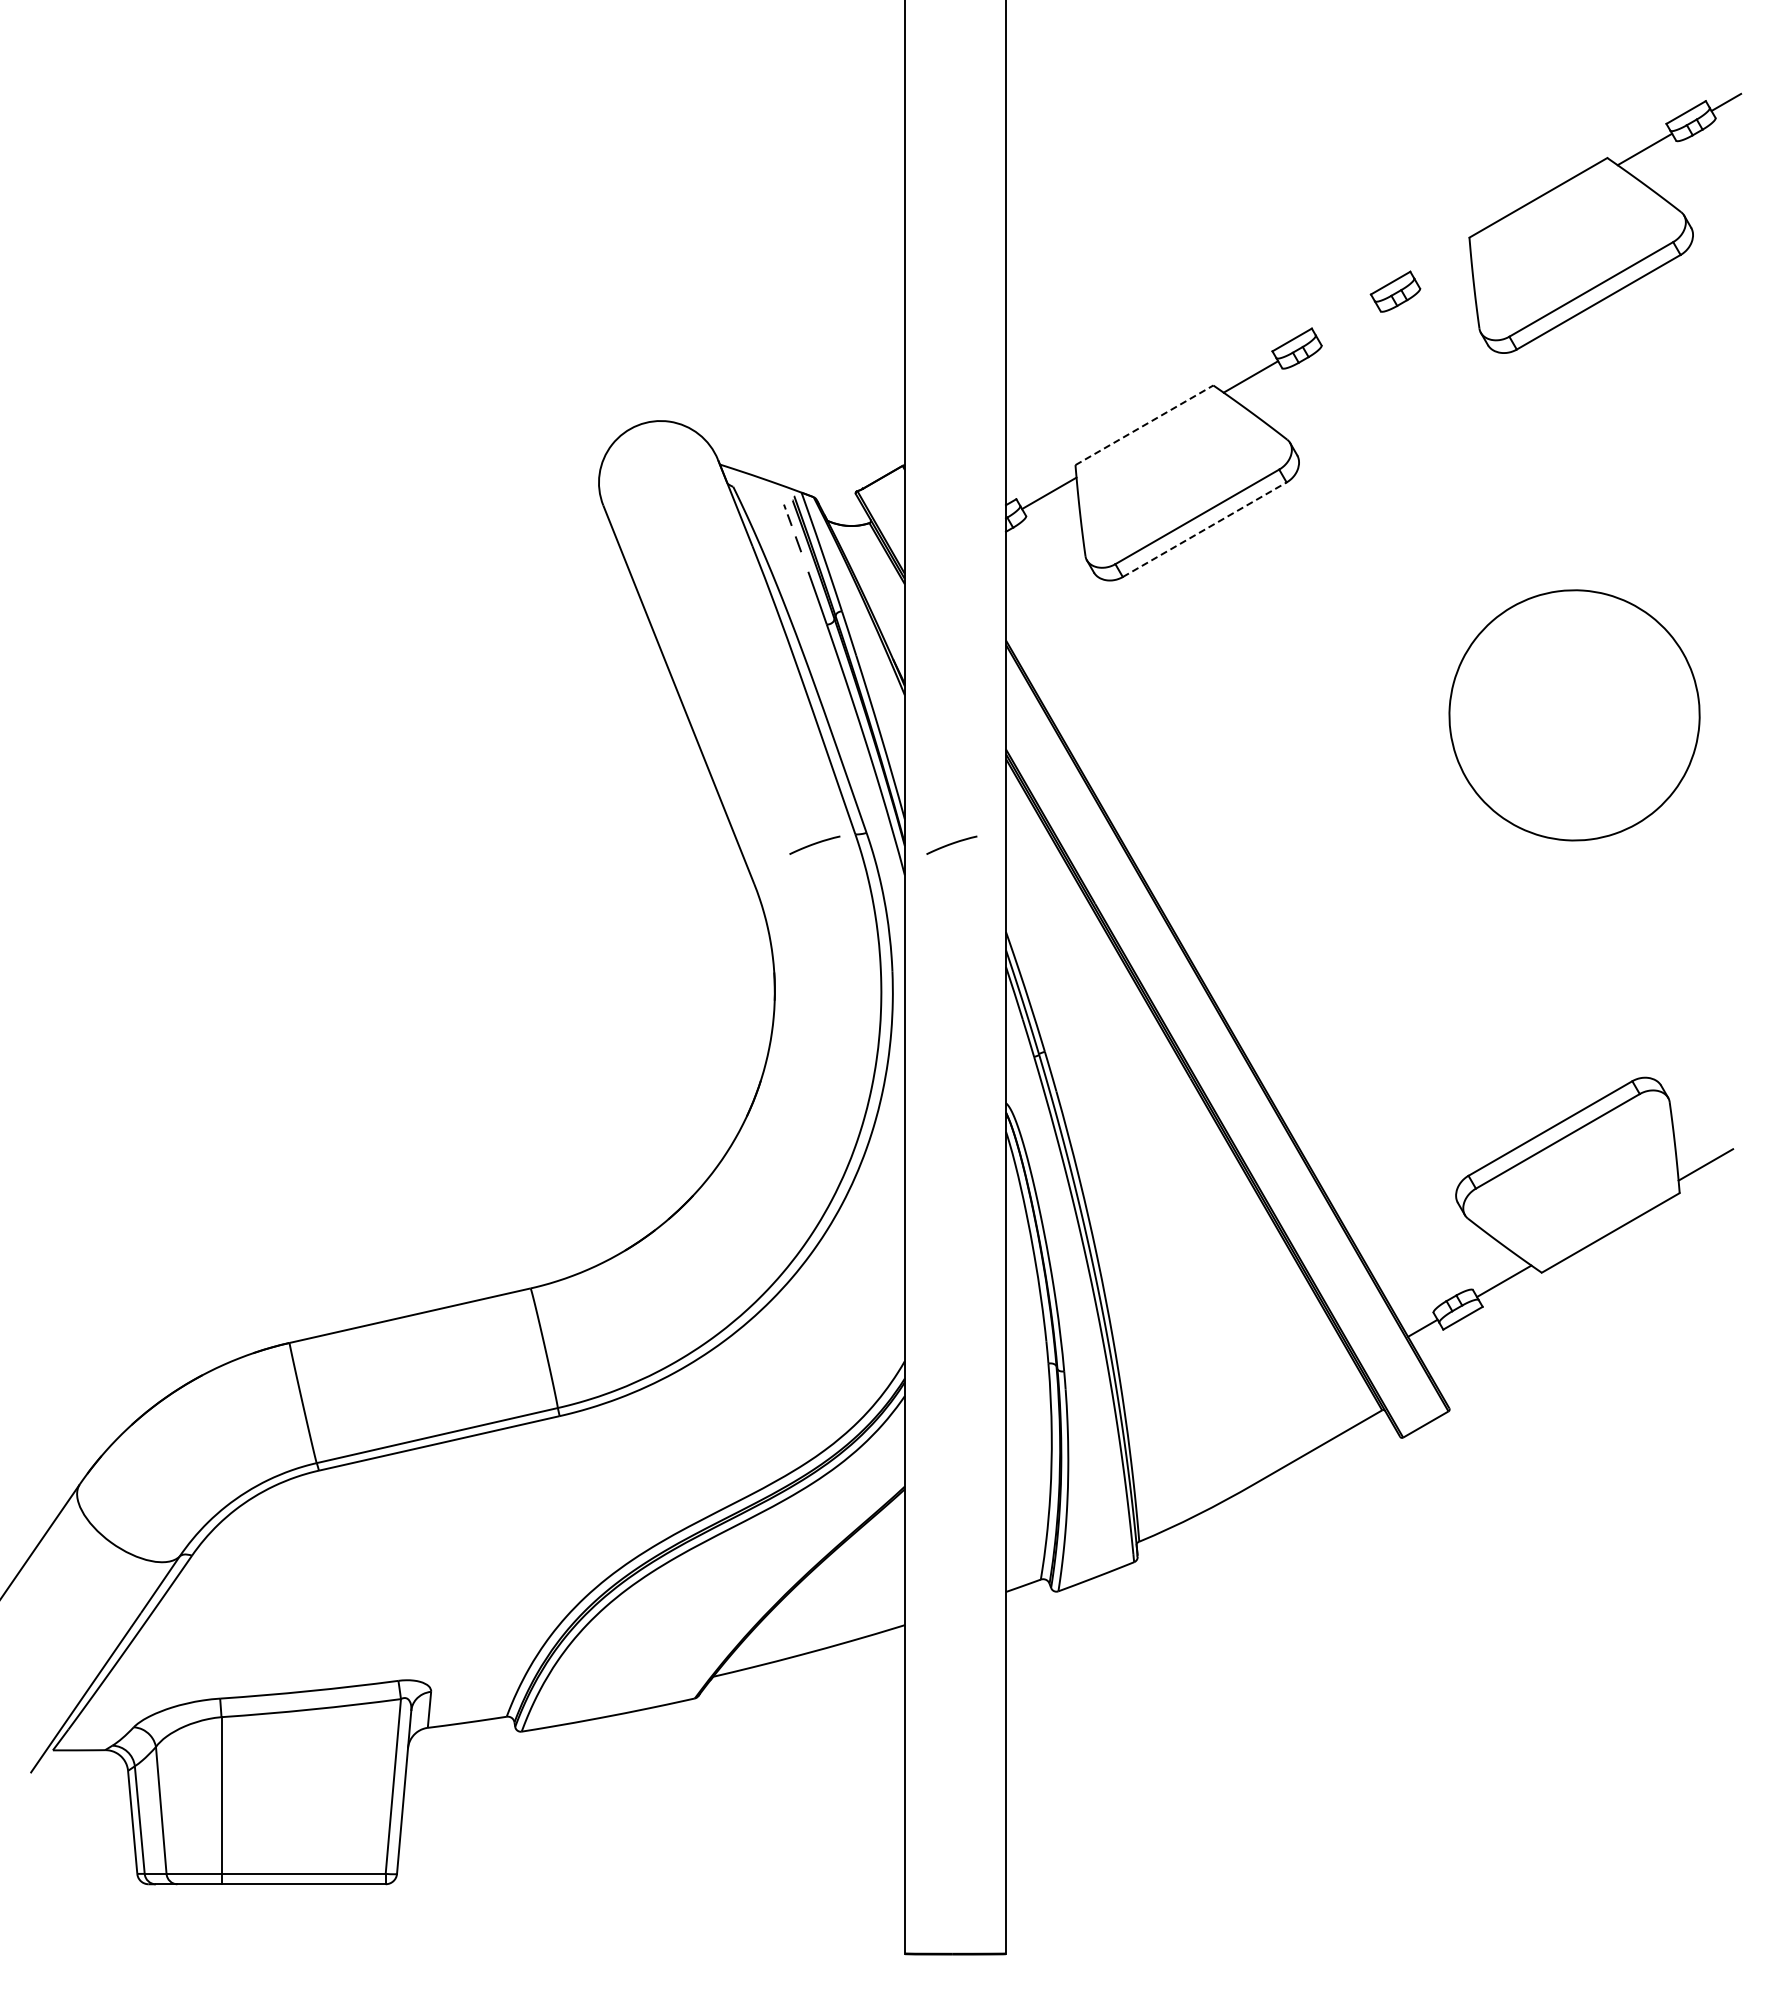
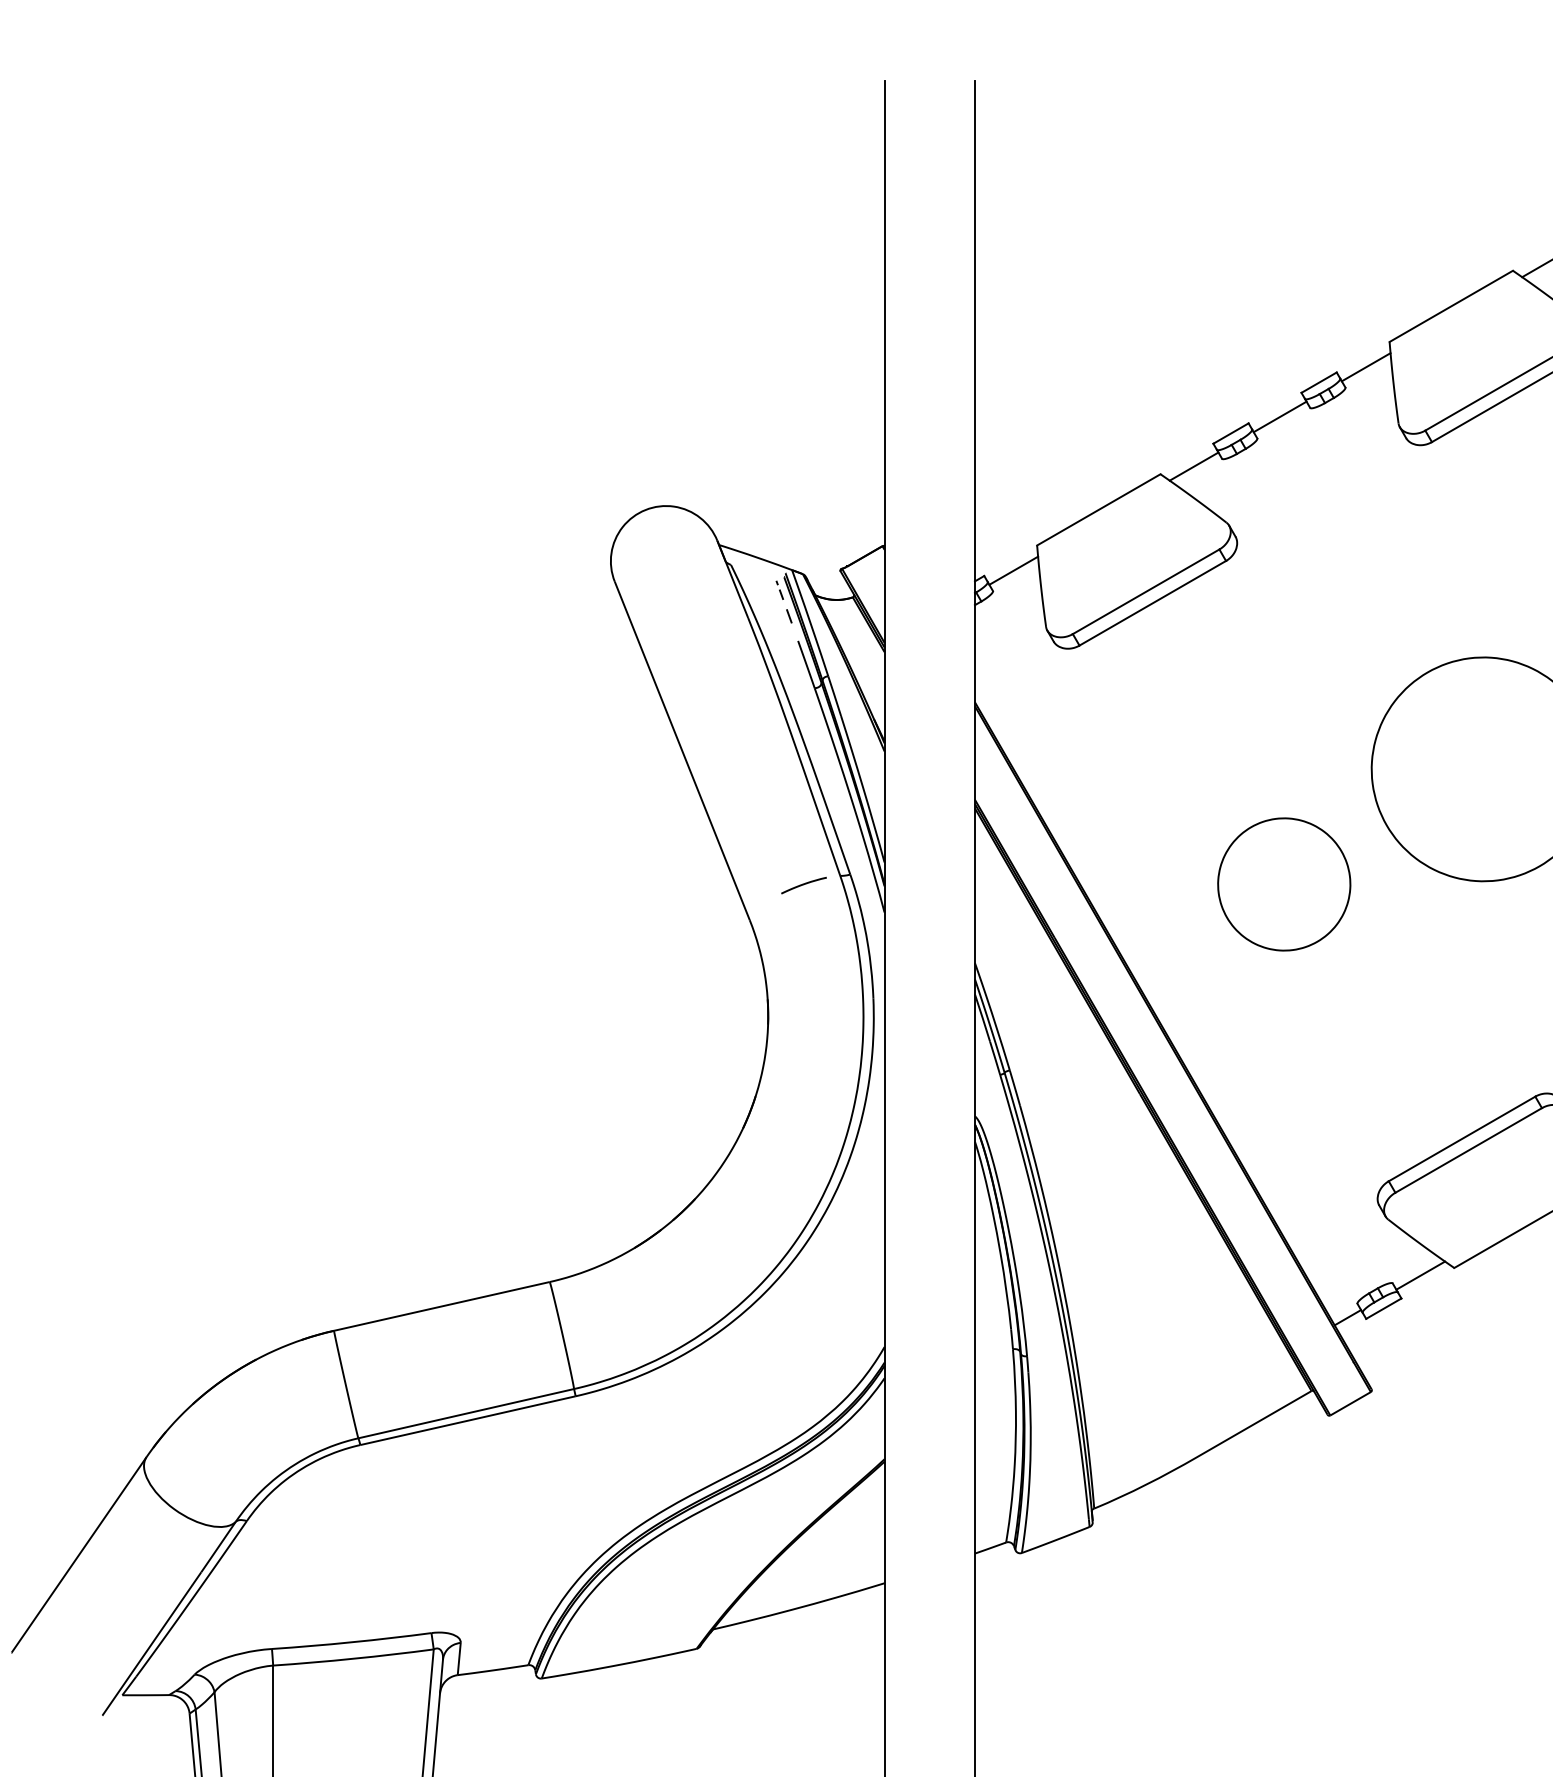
line: (1443, 265) -> (1366, 366), added
line: (1346, 321) -> (1279, 417), added
line: (1144, 425) -> (1098, 510), dashed -> solid
line: (1204, 529) -> (1152, 603), dashed -> solid
part: (1351, 843) -> (1284, 883), added
part: (951, 844) -> (926, 884), removed

